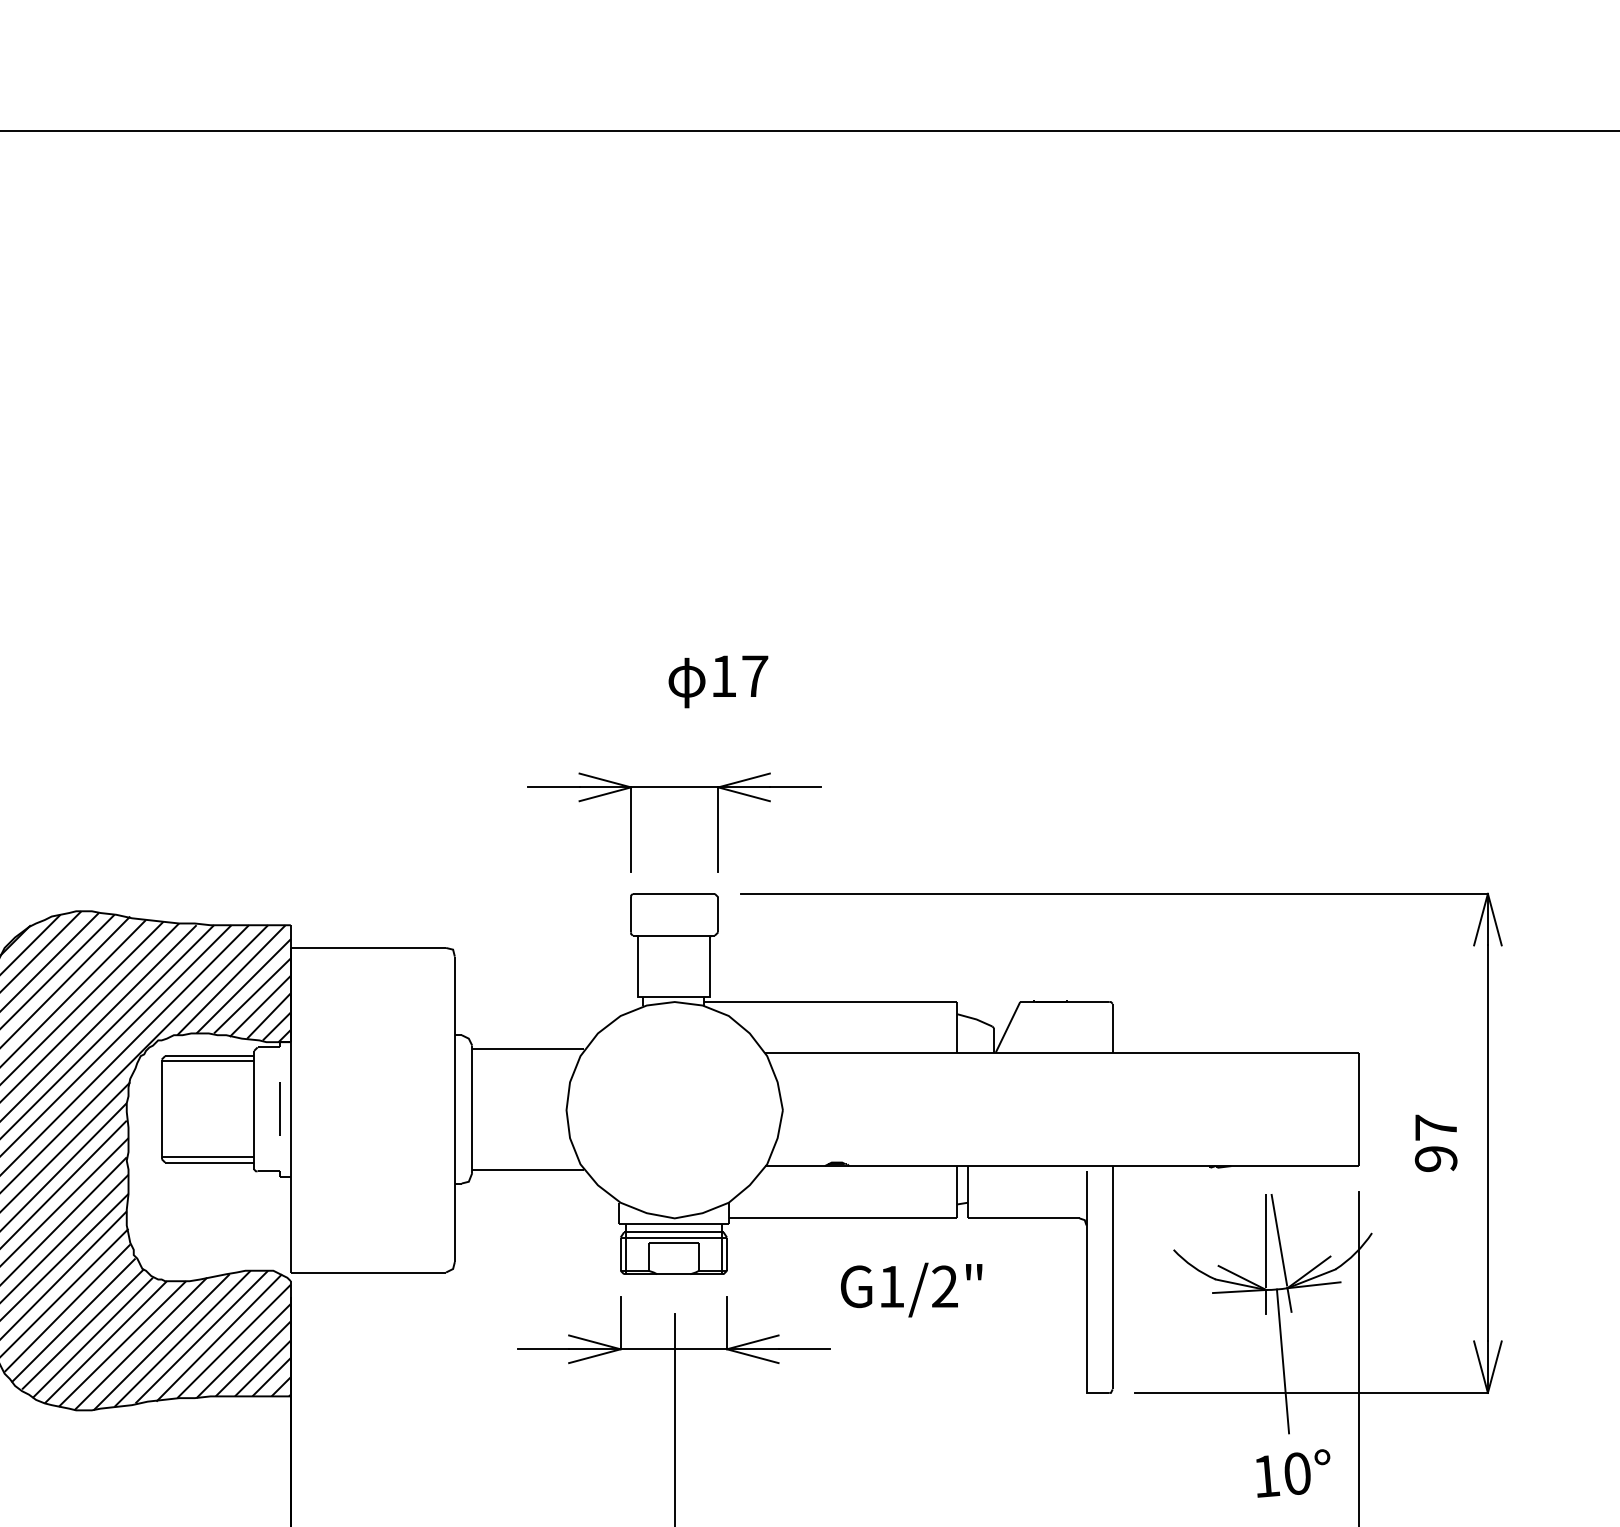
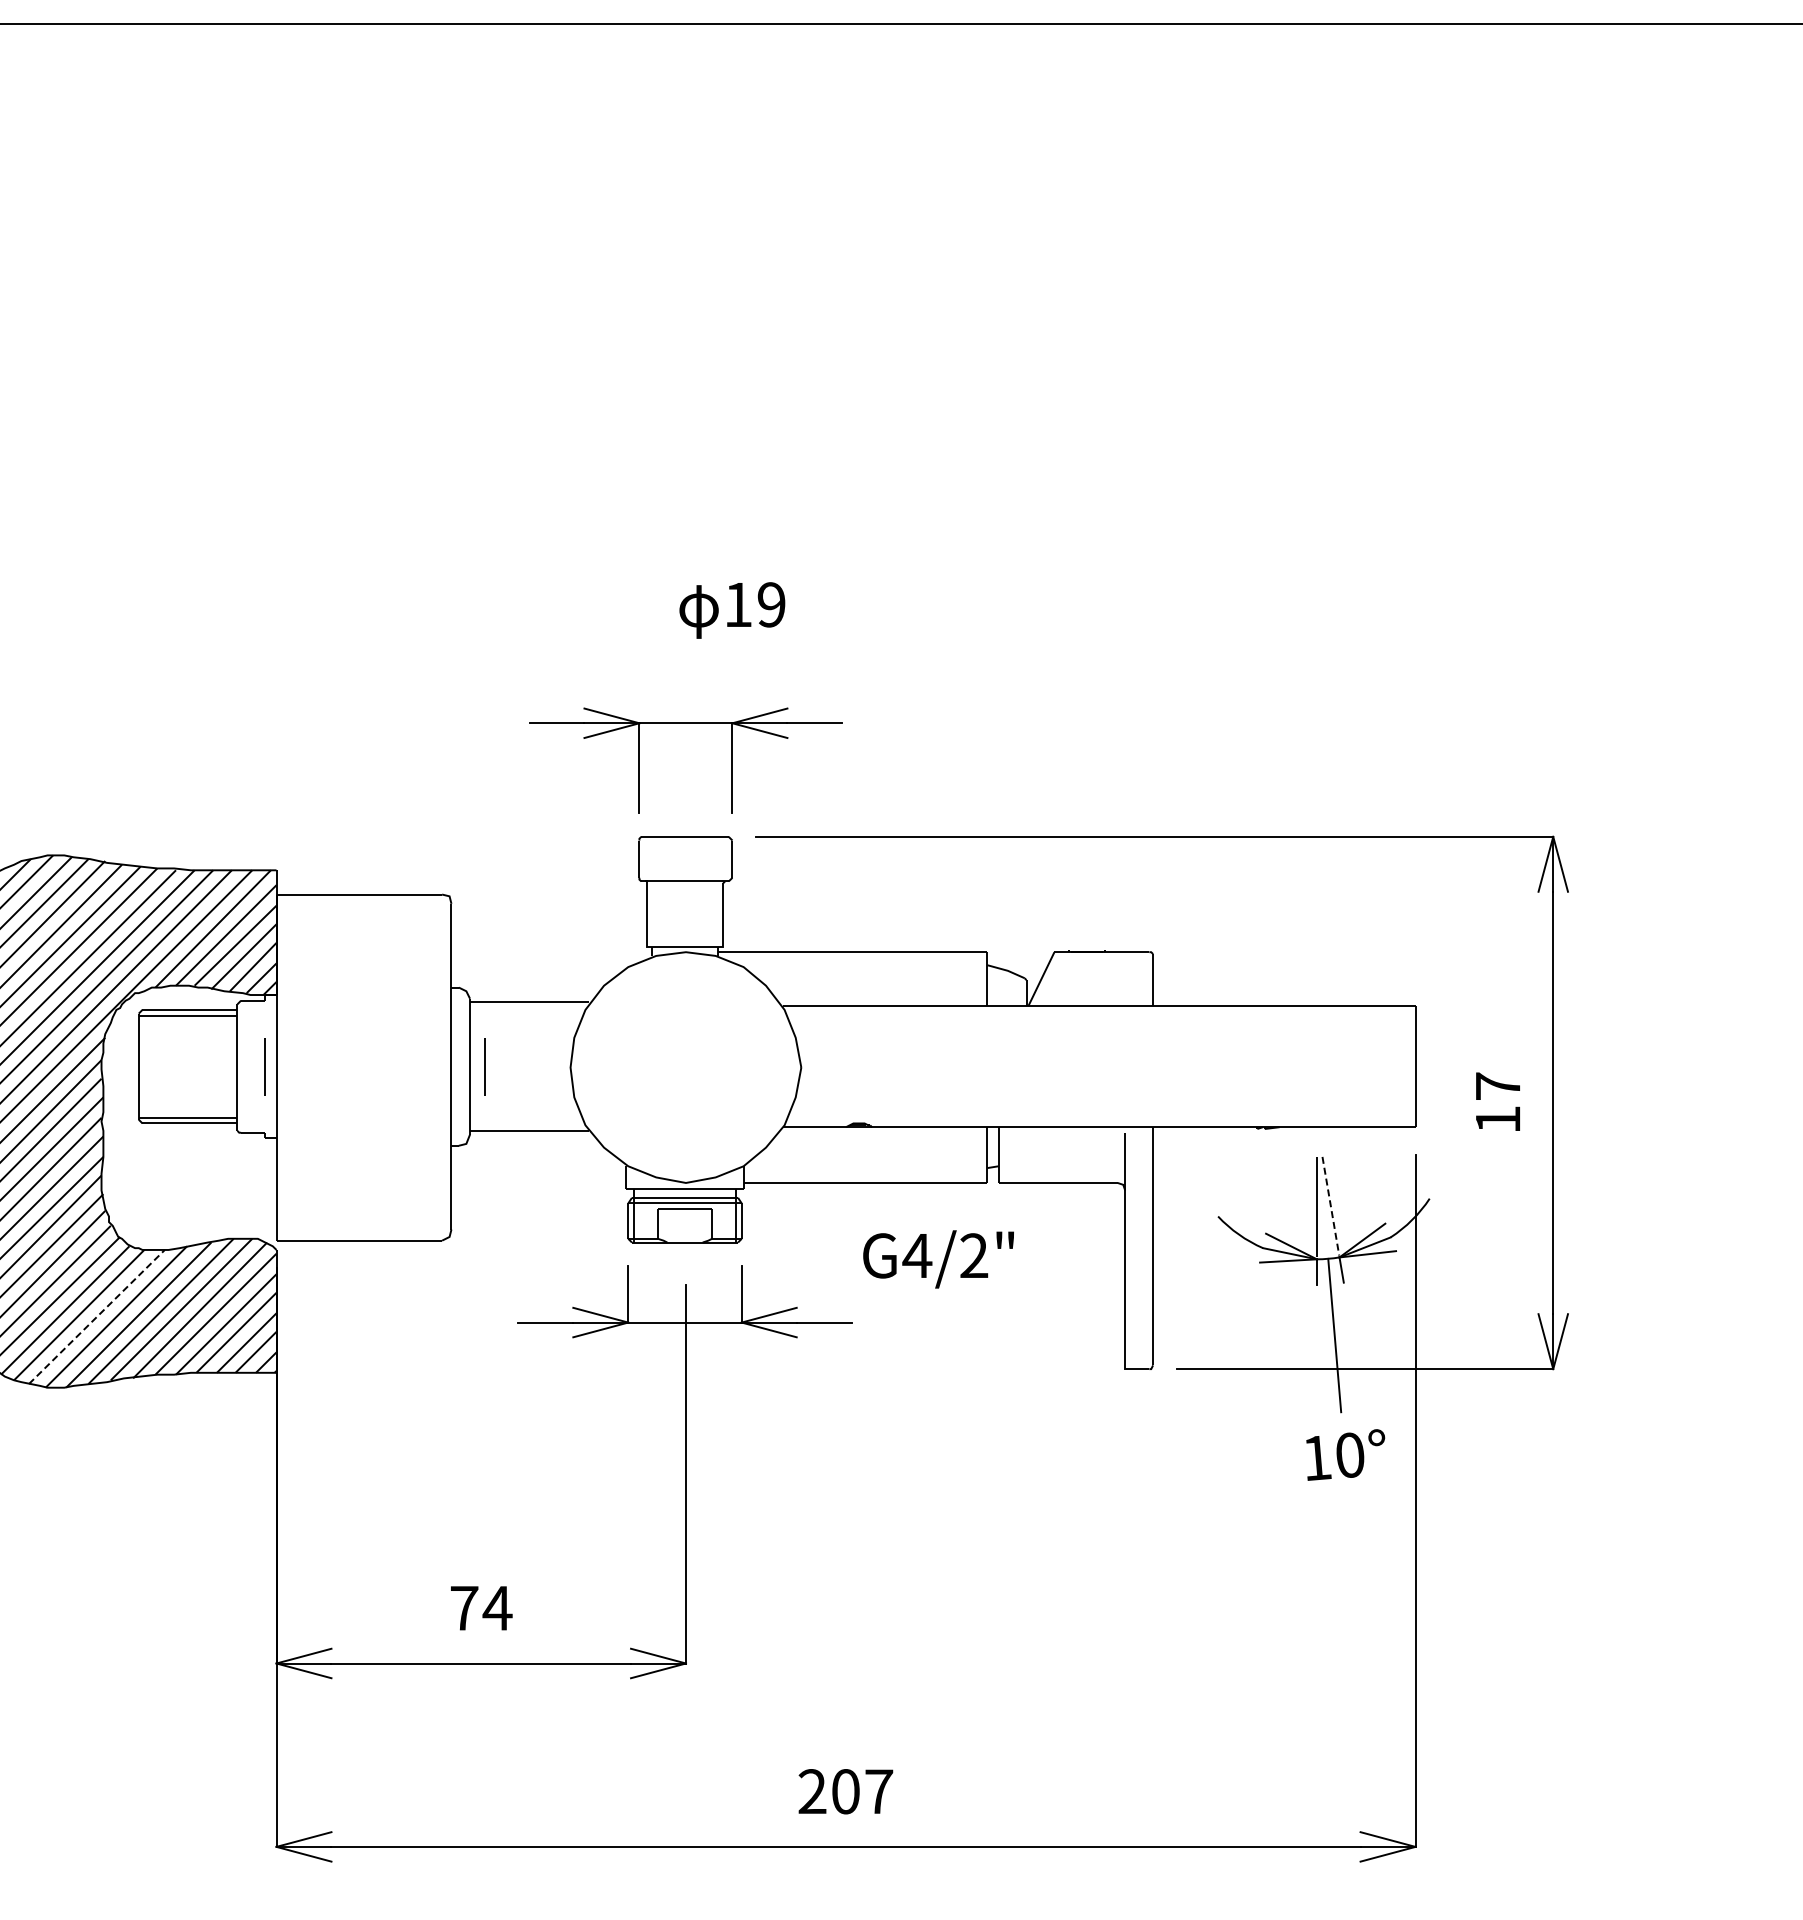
text: (754, 676) -> (771, 604), 17 -> 19
line: (485, 1109) -> (484, 1066), added
text: (1435, 1158) -> (1497, 1119), 97 -> 17
line: (1279, 1240) -> (1330, 1206), solid -> dashed
text: (891, 1286) -> (917, 1255), G1/2" -> G4/2"
line: (122, 1343) -> (97, 1316), solid -> dashed

